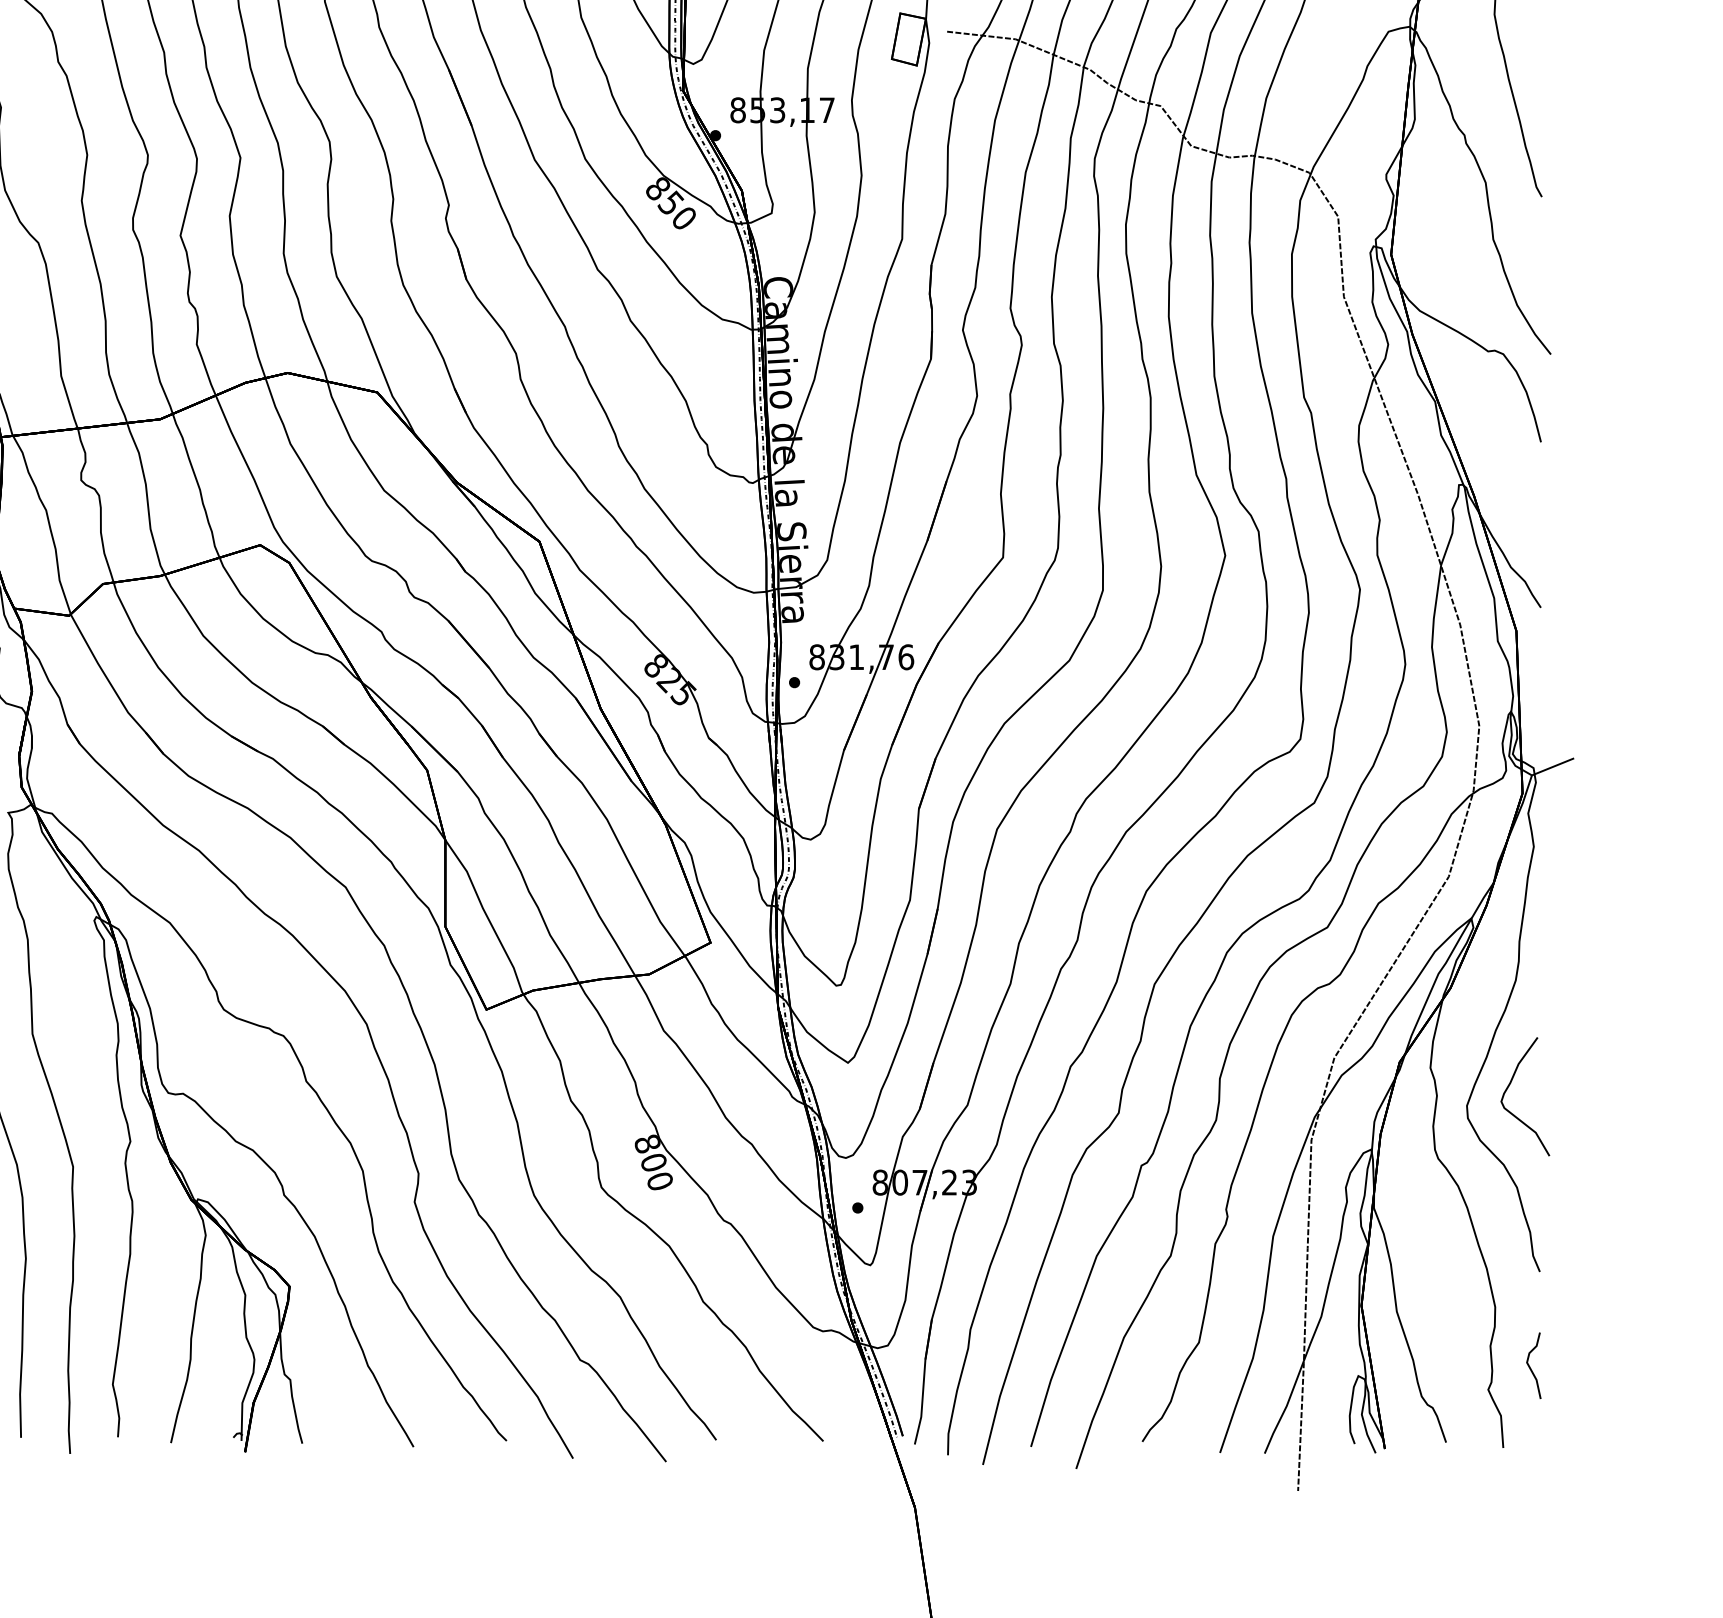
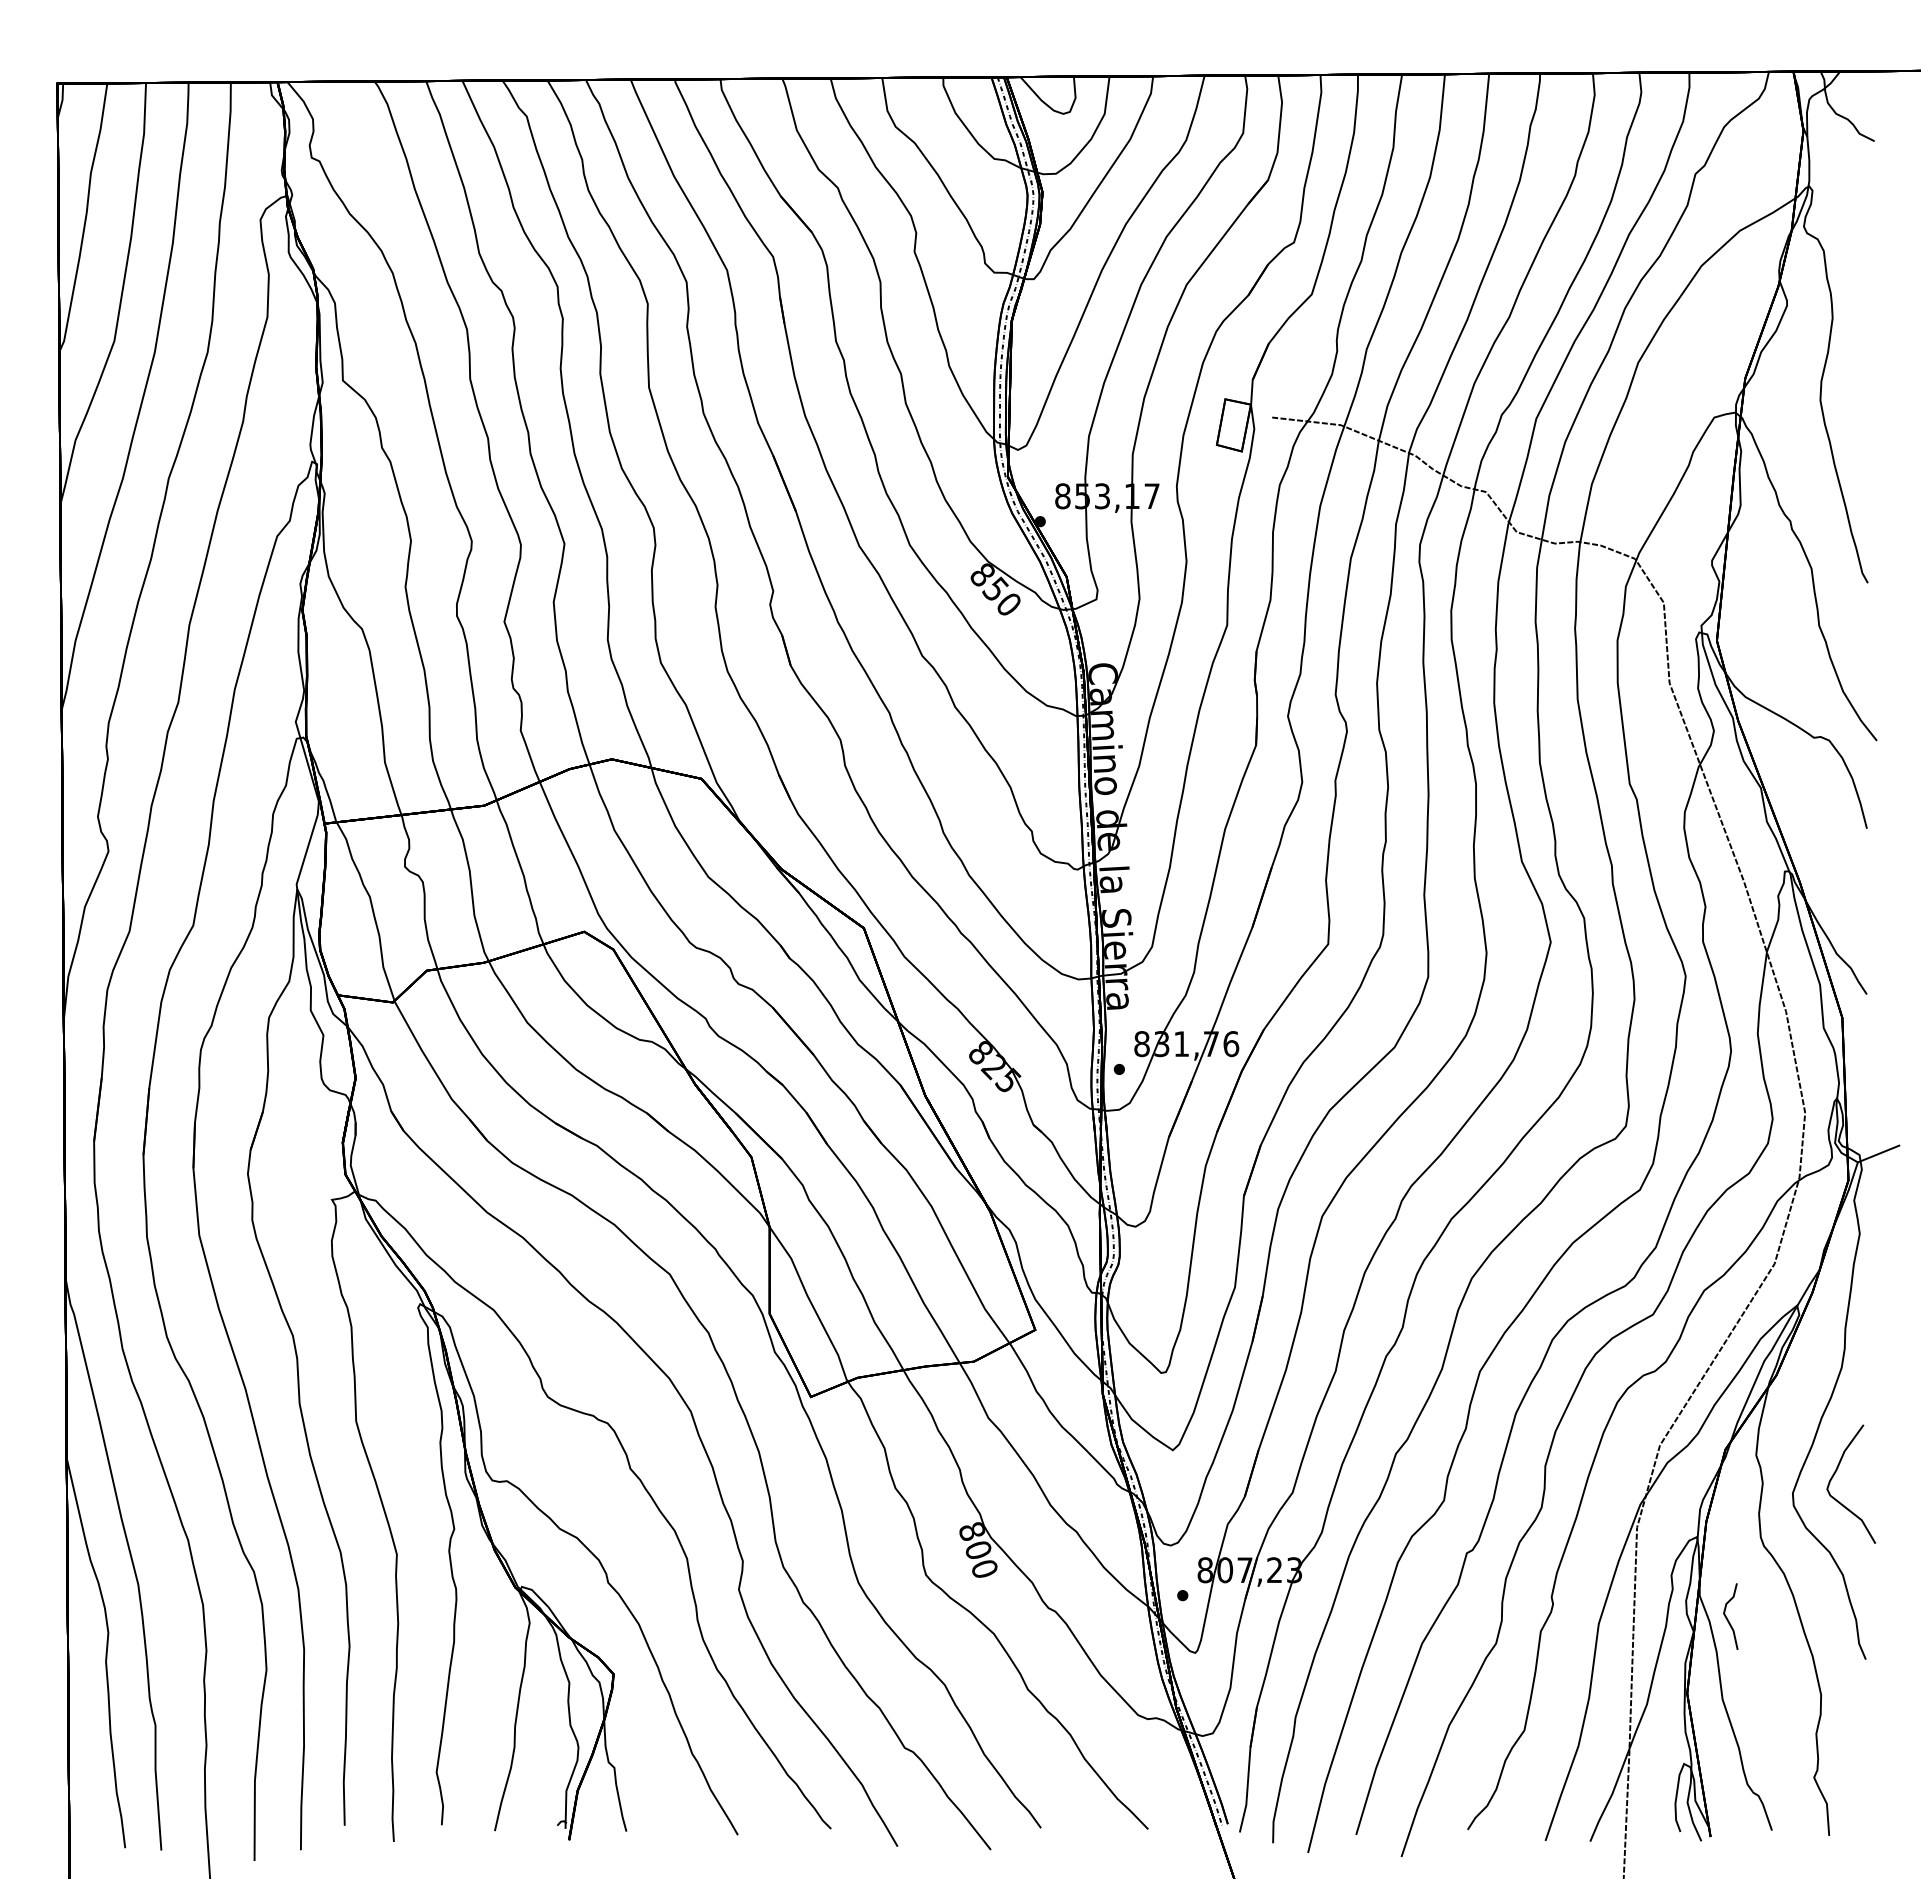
curve: (1530, 1366) -> (1727, 1617), moved

